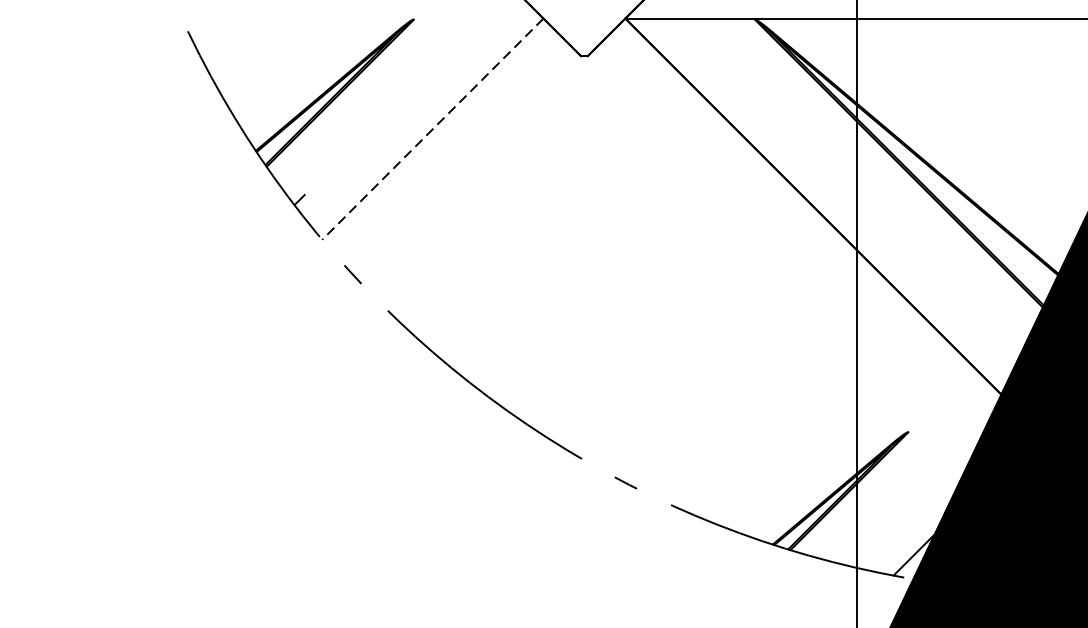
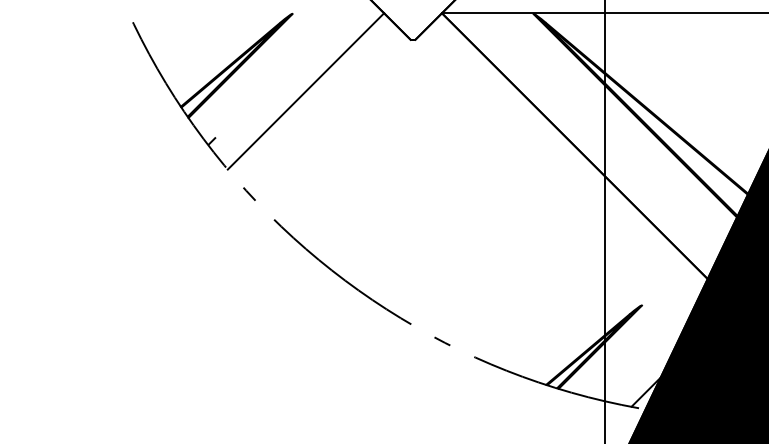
line: (432, 129) -> (305, 91), dashed -> solid

